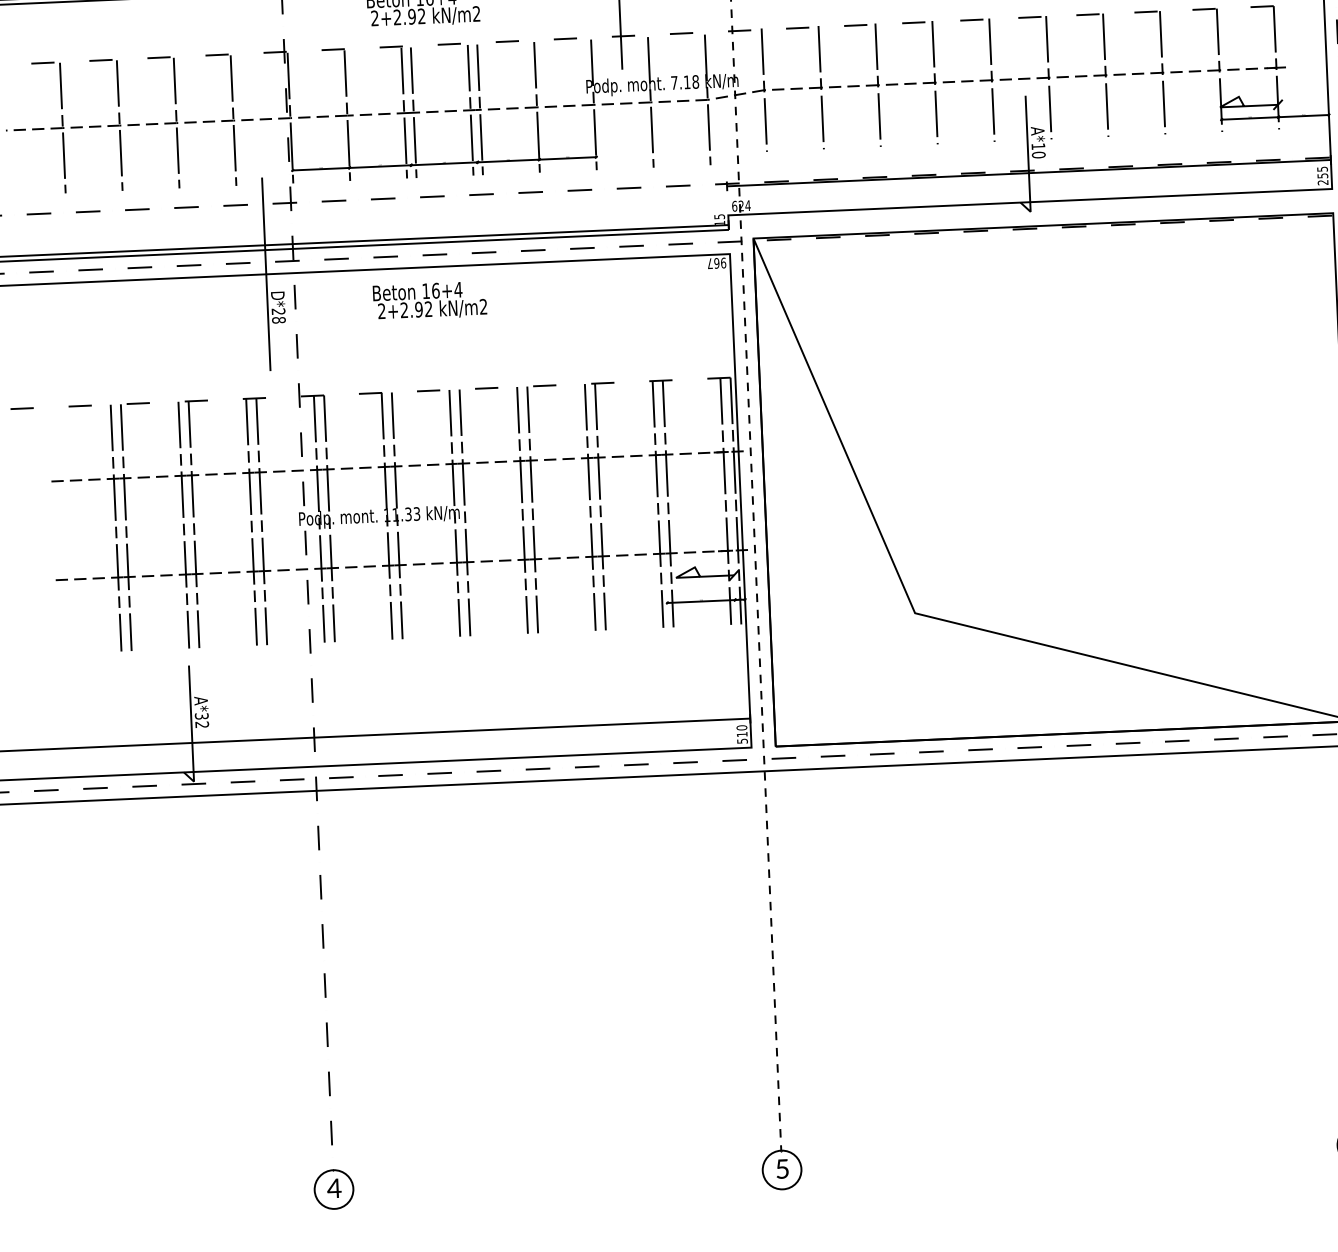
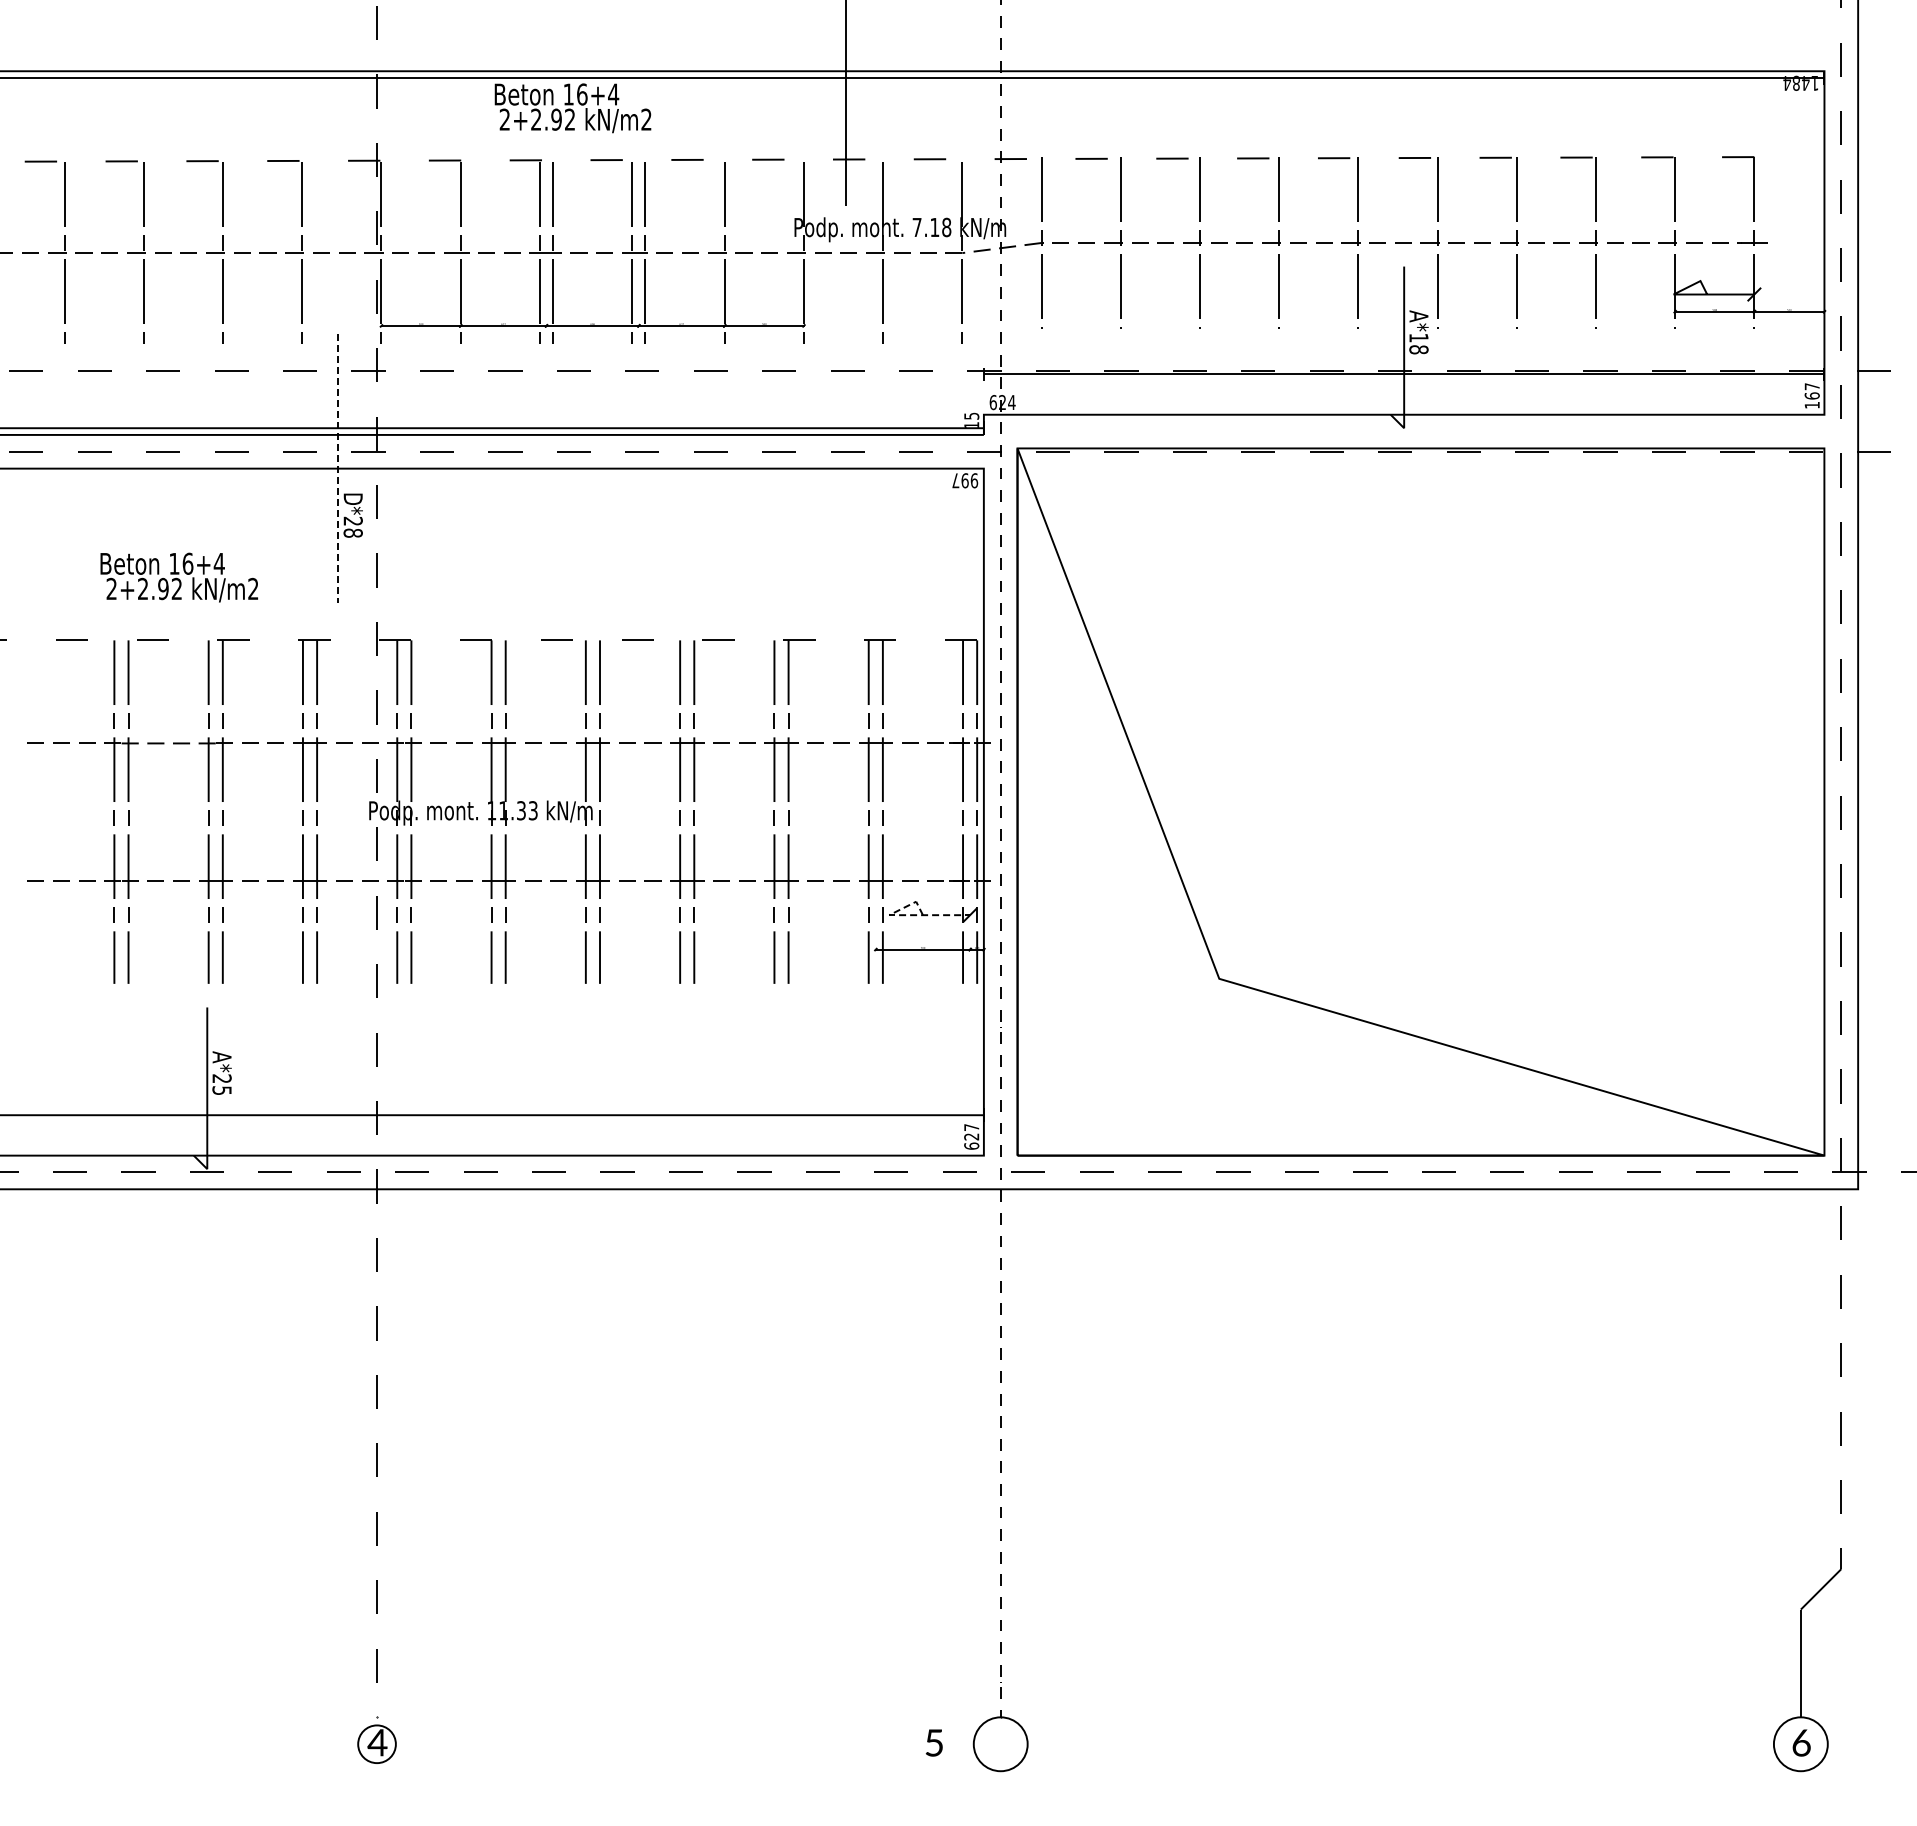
text: (1038, 154) -> (1418, 349), A*10 -> A*18
text: (1322, 175) -> (1811, 395), 255 -> 167
text: (716, 263) -> (964, 480), 967 -> 997
line: (266, 274) -> (338, 468), solid -> dashed
text: (429, 300) -> (178, 577), moved
line: (687, 577) -> (905, 915), solid -> dashed
text: (201, 720) -> (221, 1084), A*32 -> A*25
text: (742, 734) -> (971, 1136), 510 -> 627
text: (781, 1168) -> (933, 1742), moved
circle: (333, 1189) -> (376, 1744), size x0.7

